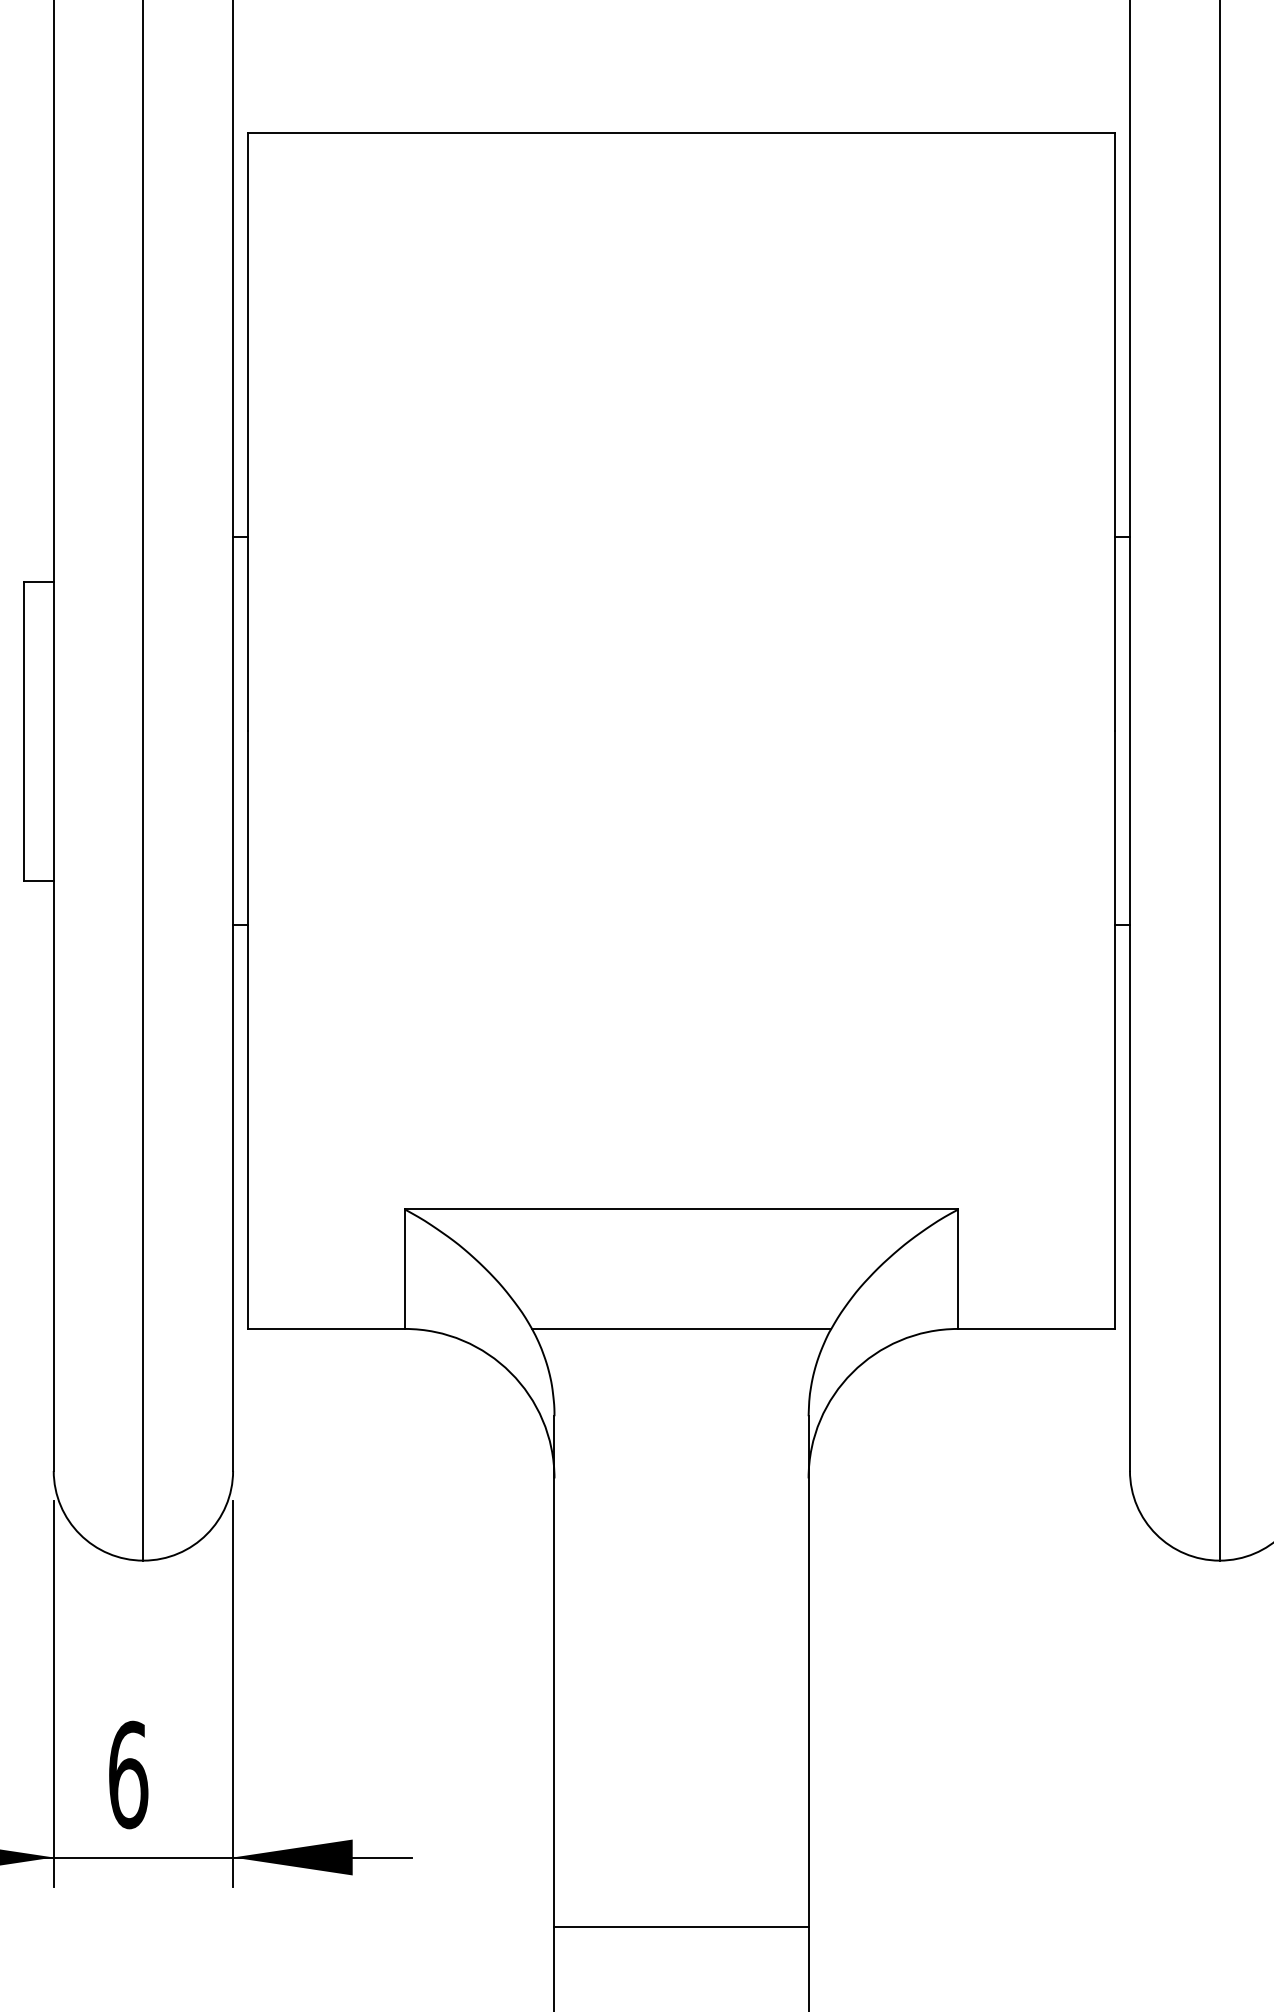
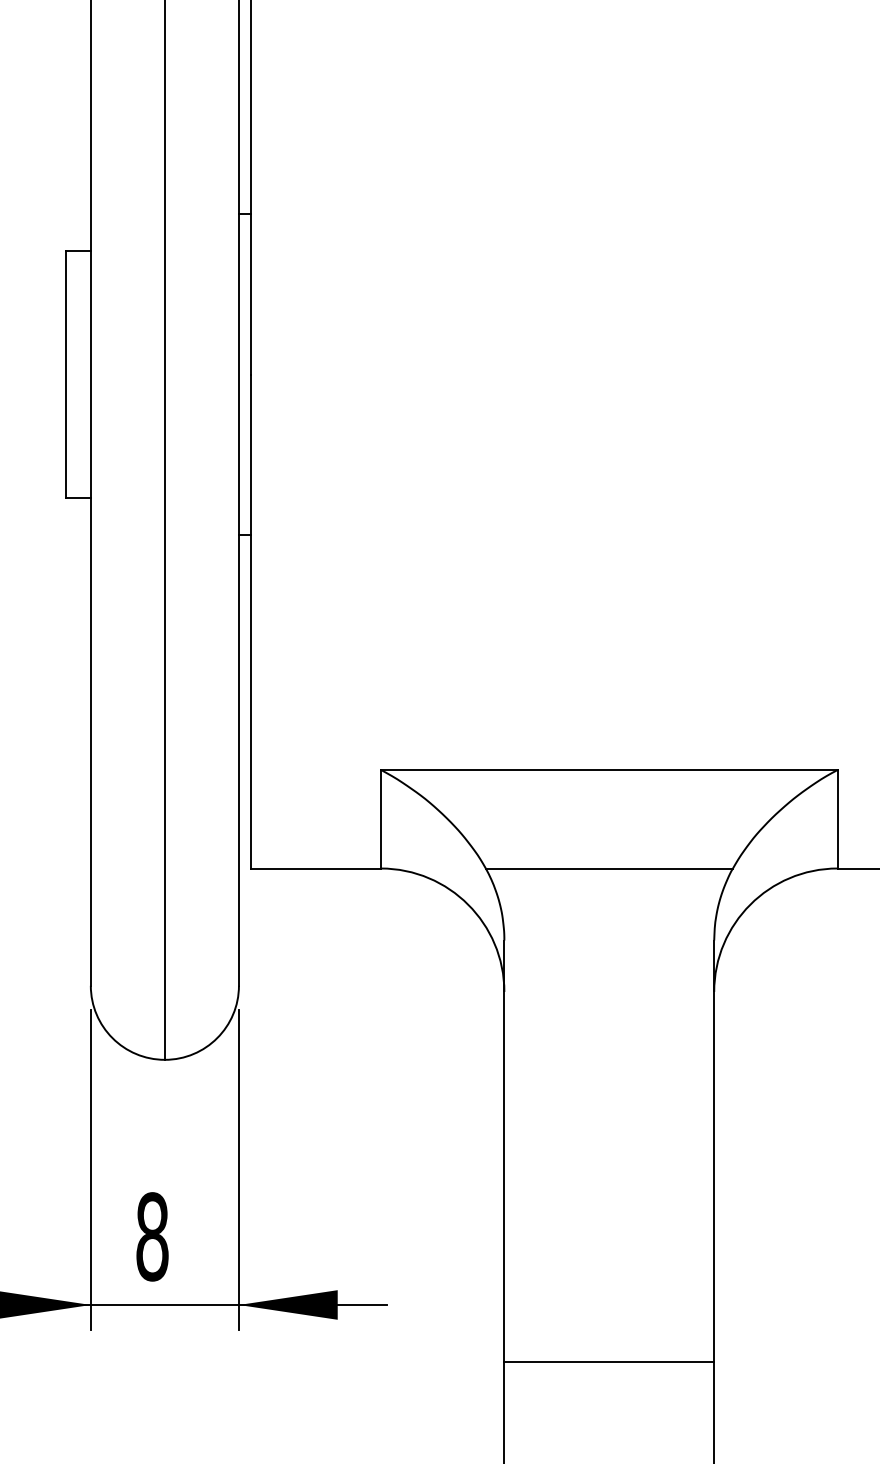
text: (128, 1774) -> (152, 1236), 6 -> 8

